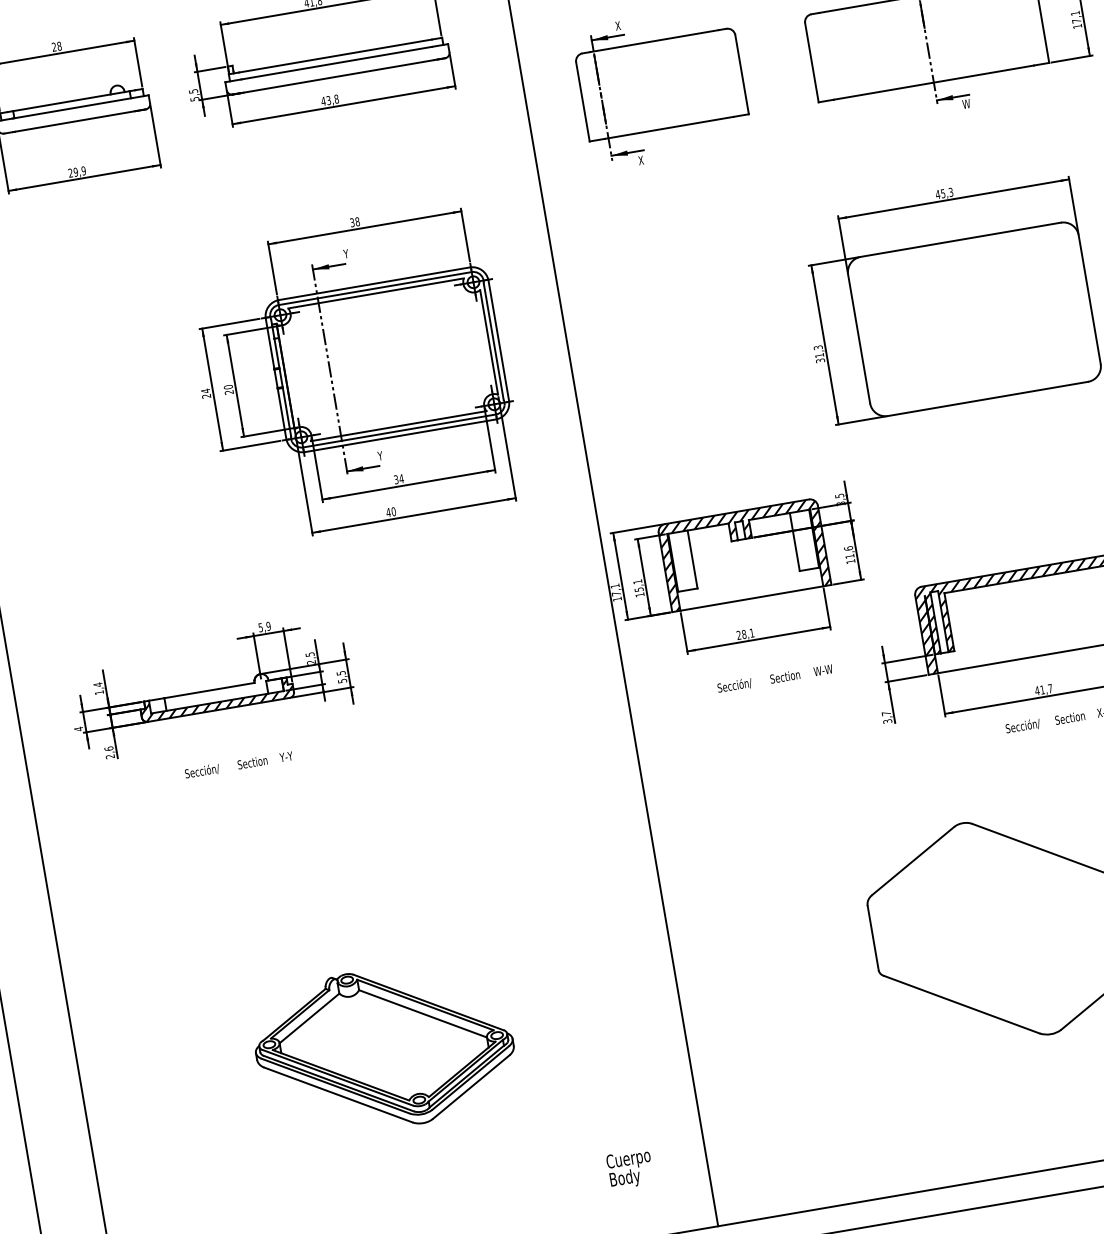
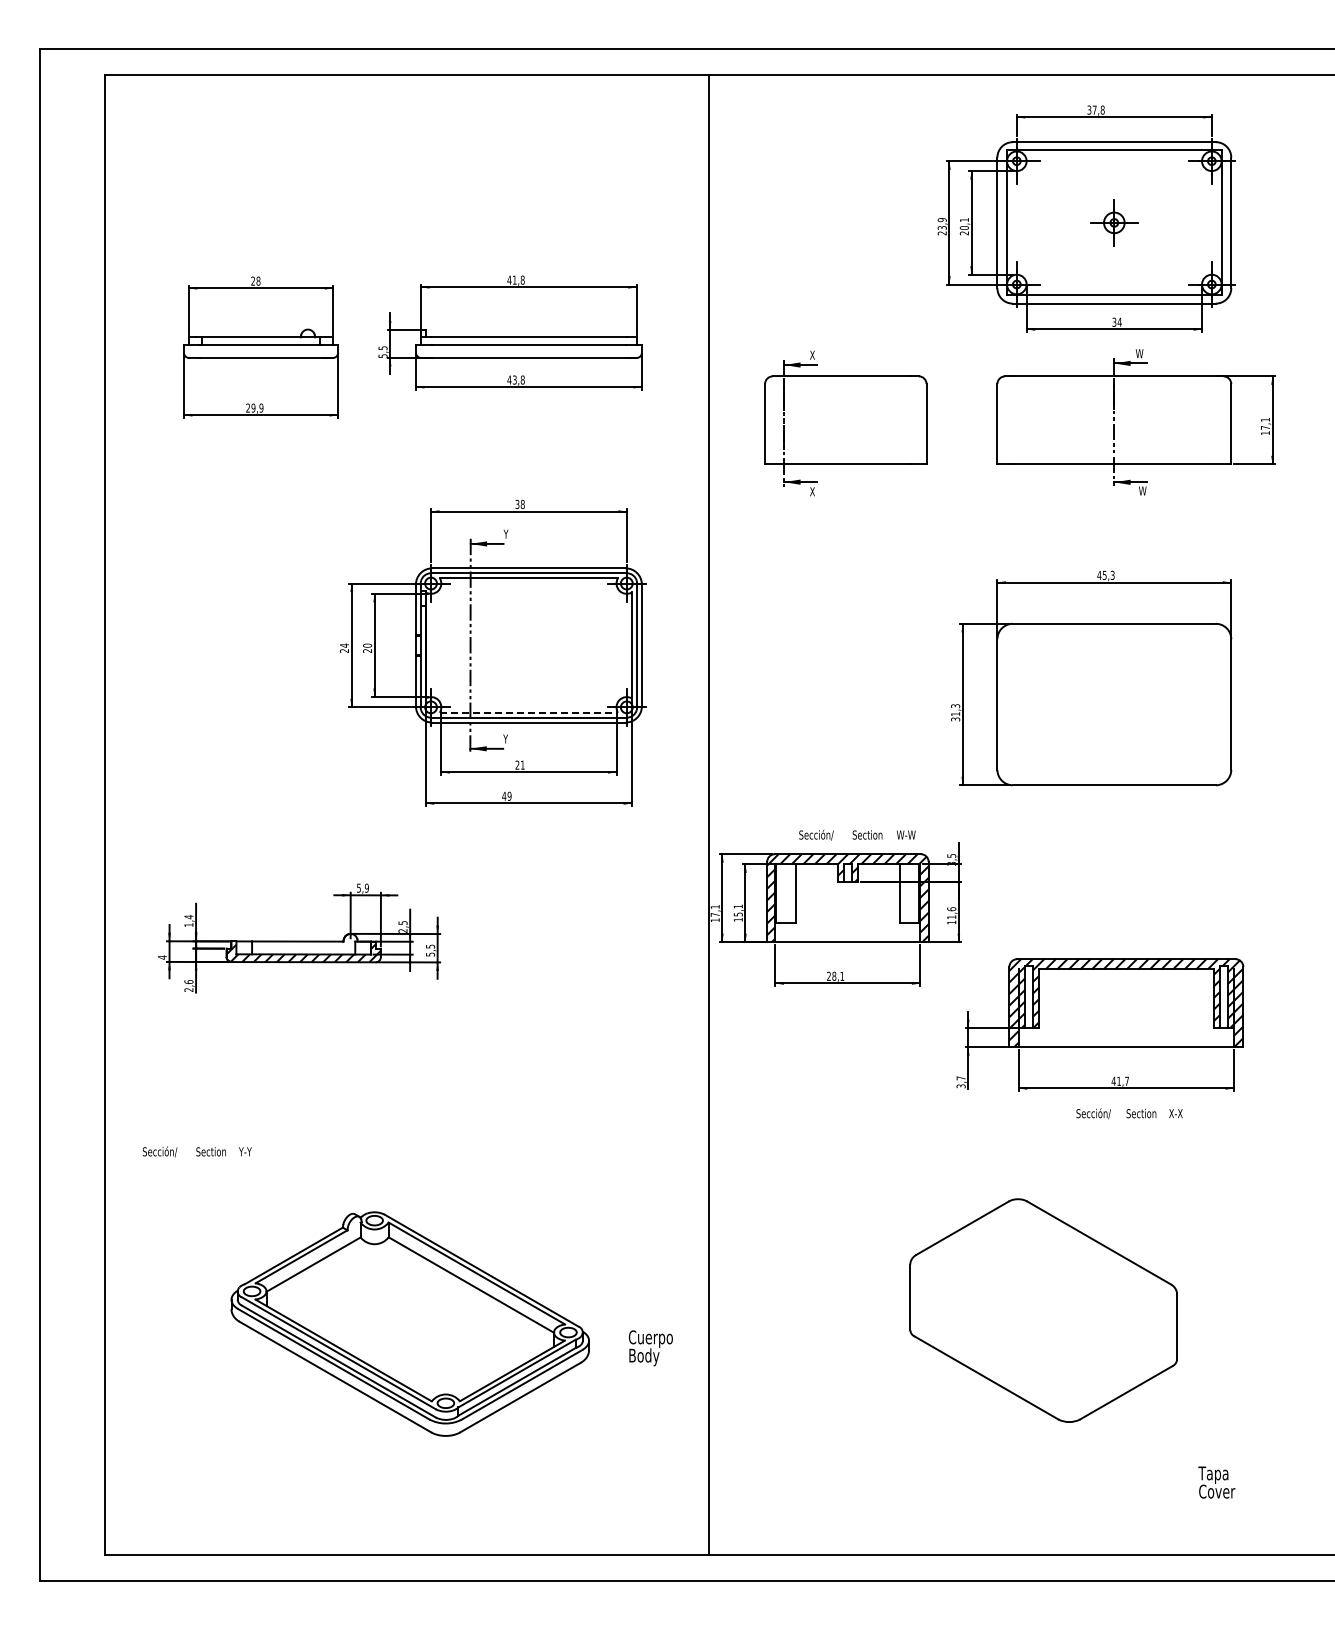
line: (399, 425) -> (529, 712), solid -> dashed
text: (398, 478) -> (519, 764), 34 -> 21
text: (393, 511) -> (509, 796), 40 -> 49
text: (775, 678) -> (857, 834), moved
text: (238, 764) -> (196, 1151), moved
part: (383, 1048) -> (409, 1323), size x1.4
text: (629, 1169) -> (650, 1348), moved

